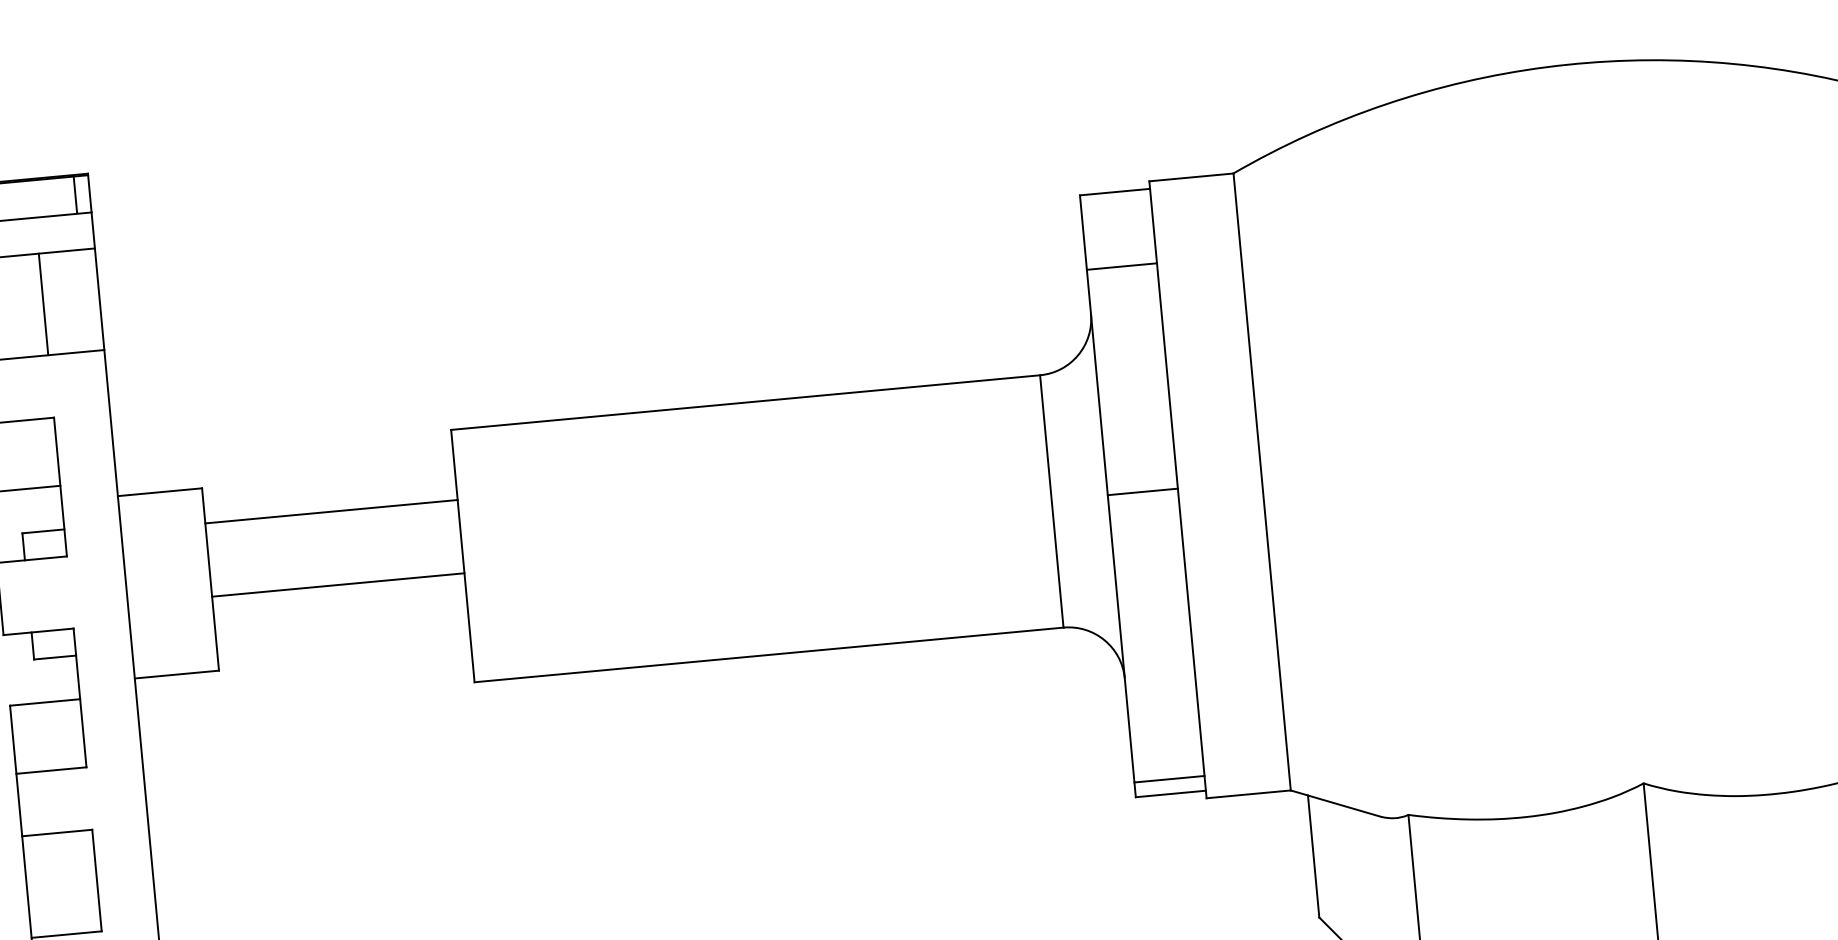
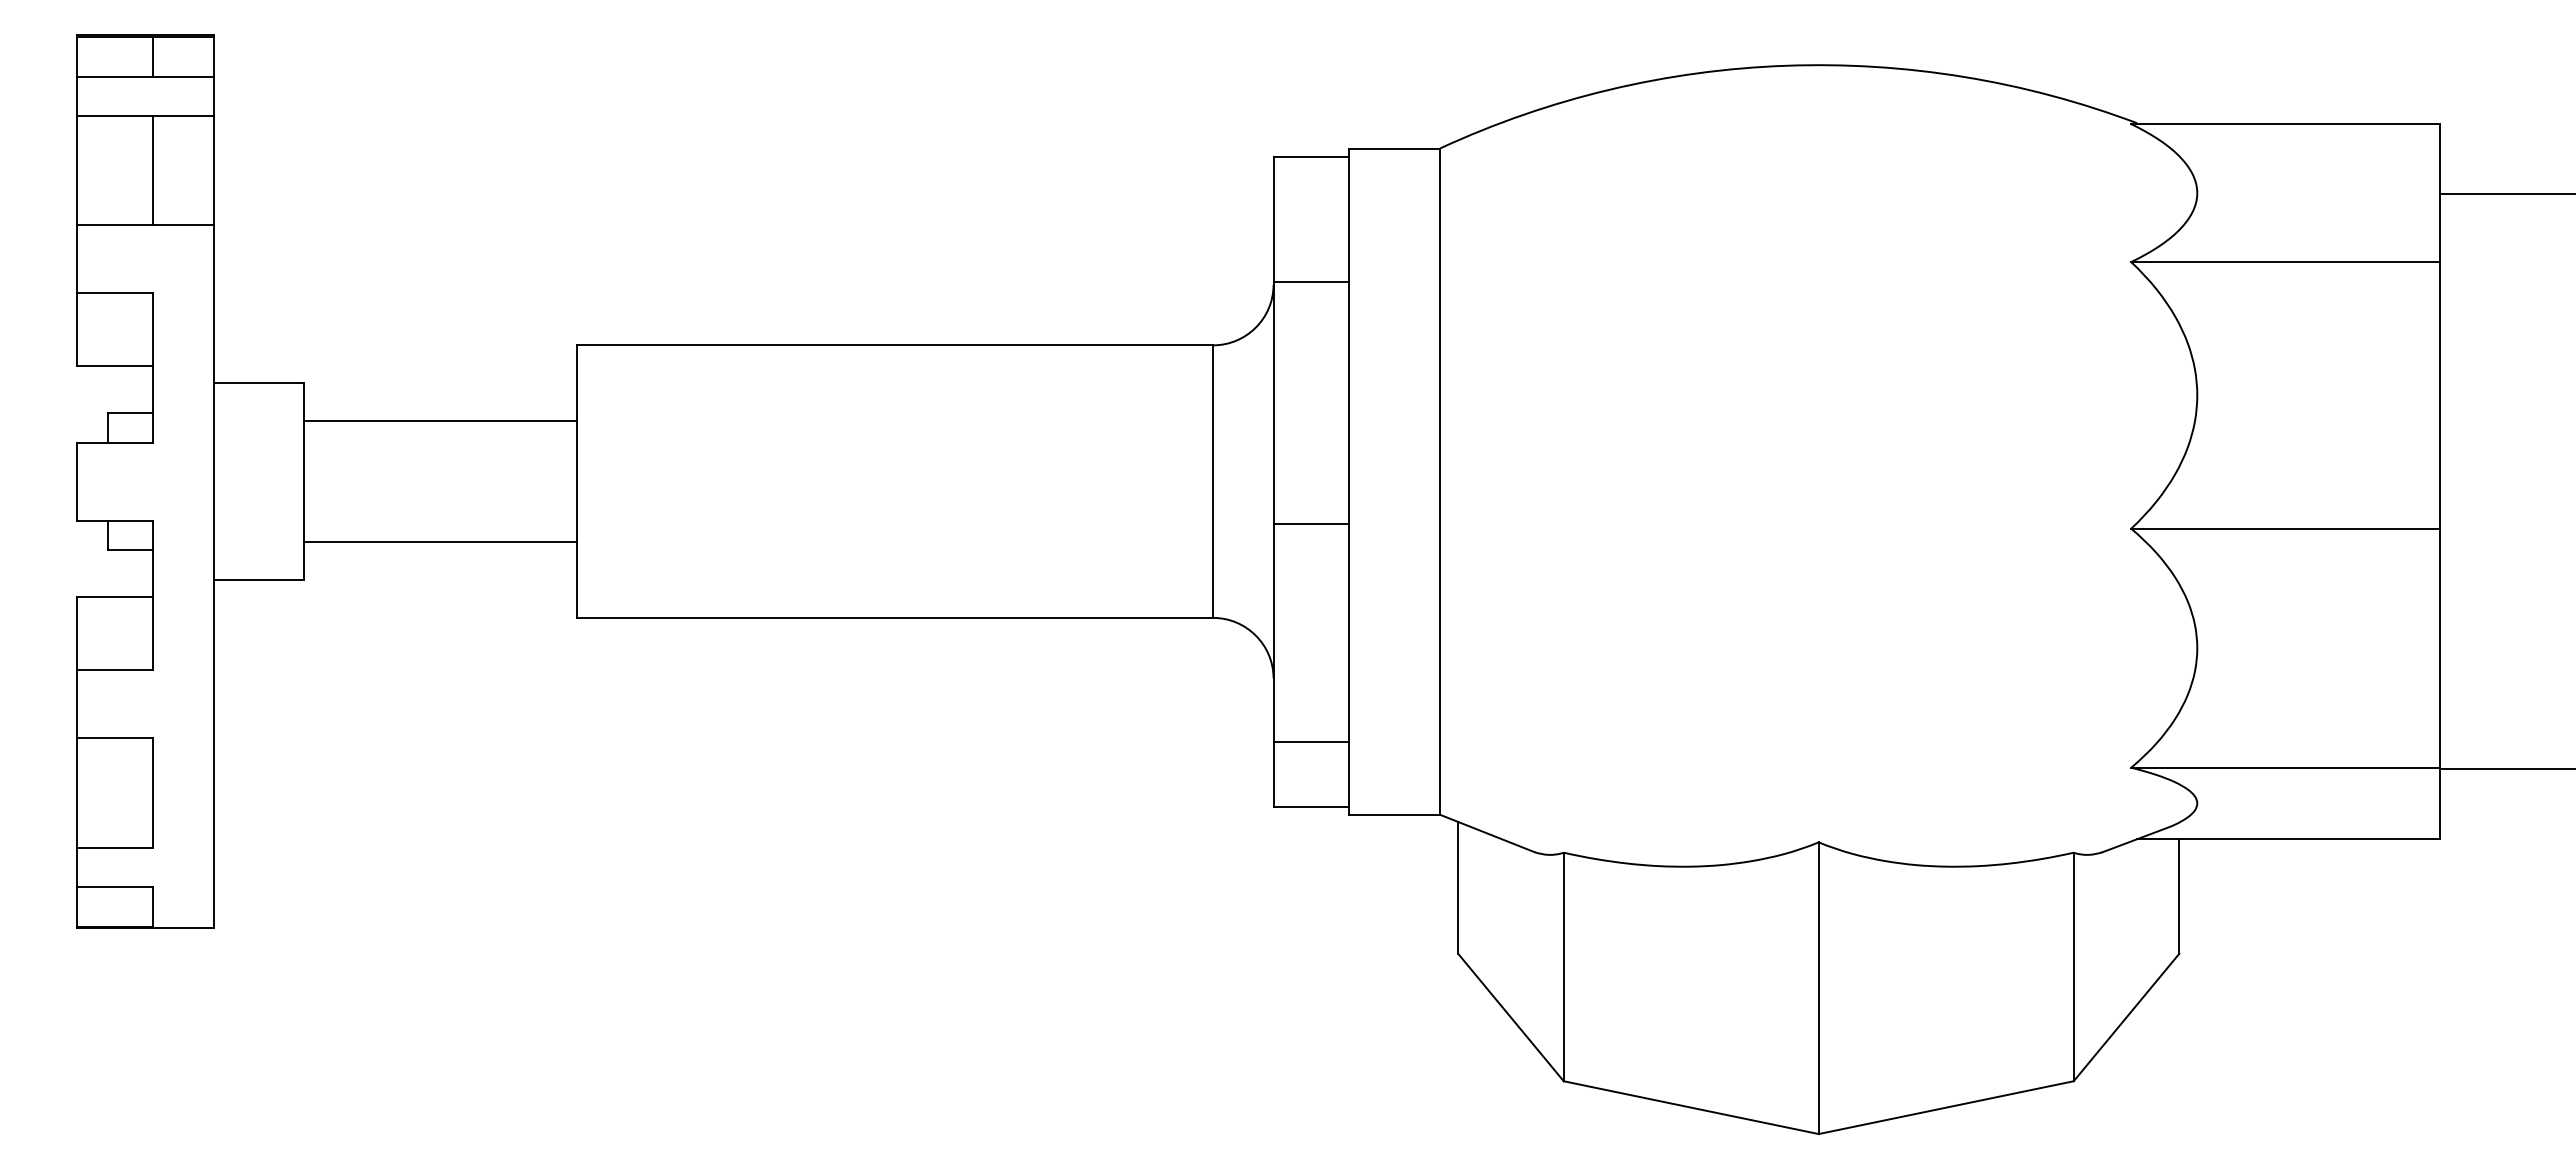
line: (75, 195) -> (152, 56), moved
line: (1122, 266) -> (1311, 282), moved
line: (1142, 491) -> (1311, 524), moved
line: (338, 585) -> (440, 542), moved
line: (1169, 778) -> (1311, 741), moved

